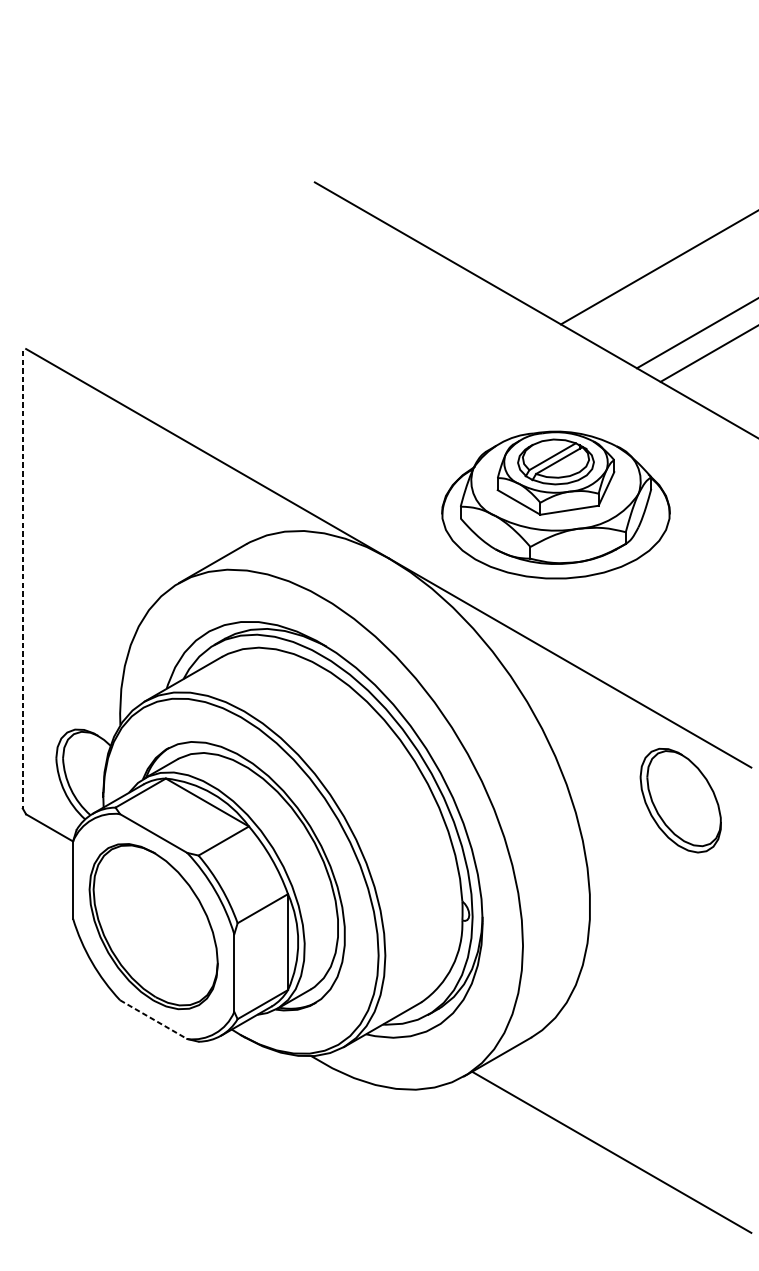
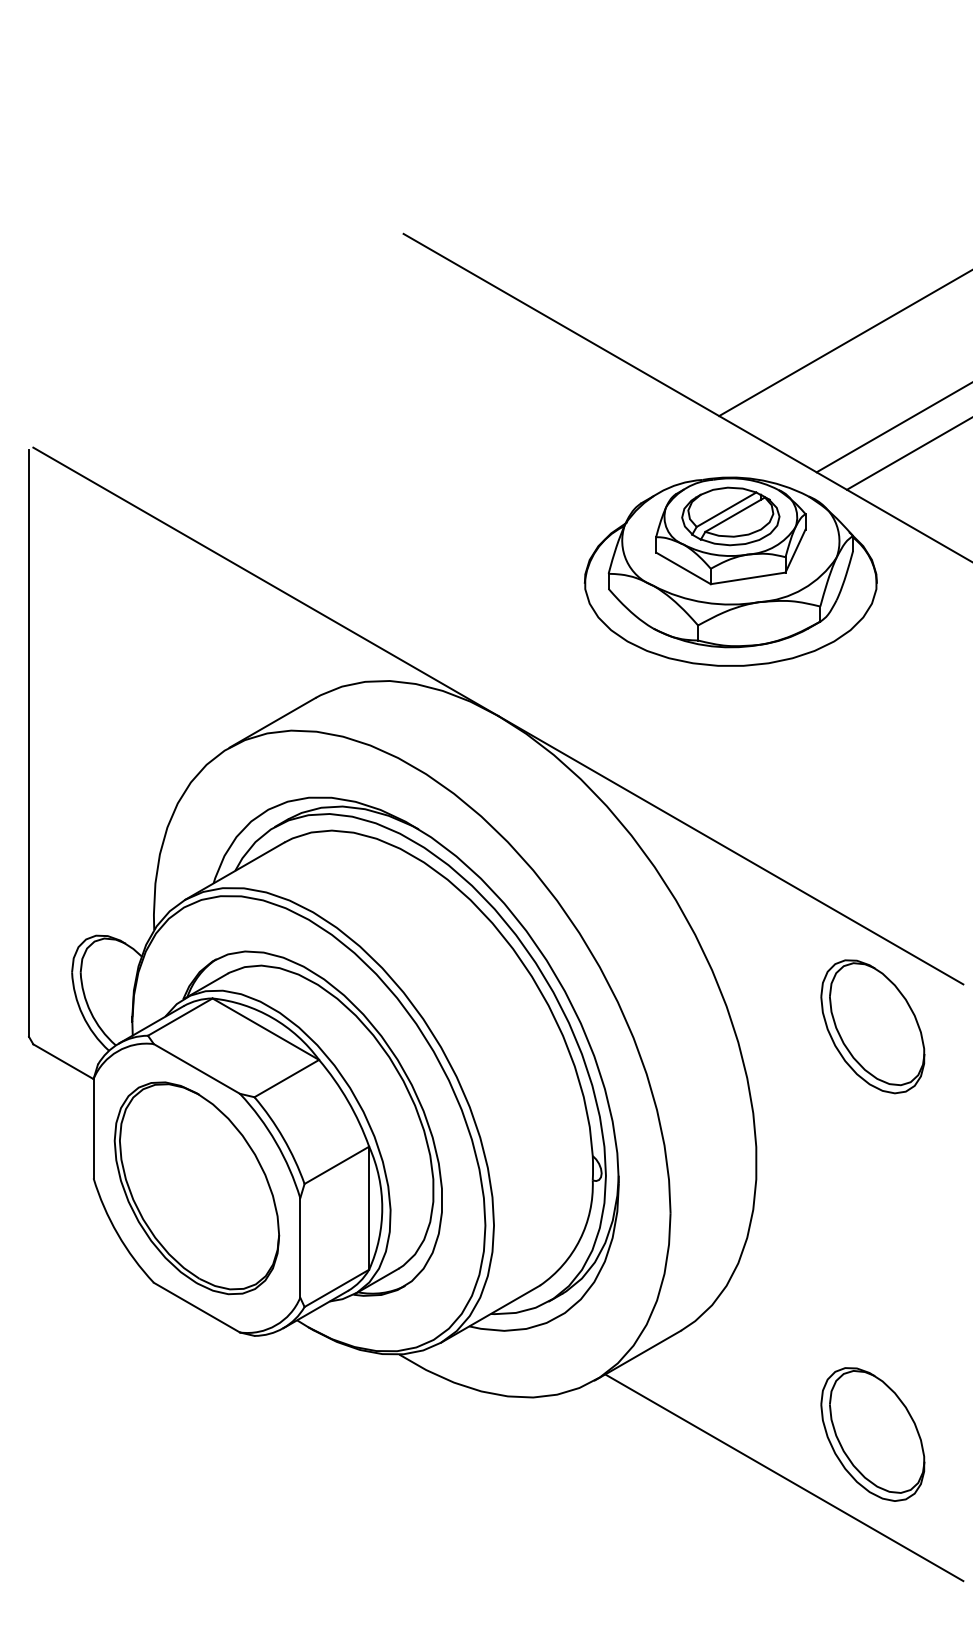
part: (555, 504) -> (730, 571), moved
line: (23, 580) -> (29, 744), dashed -> solid
line: (153, 1019) -> (196, 1307), dashed -> solid
part: (680, 1118) -> (872, 1434), added

